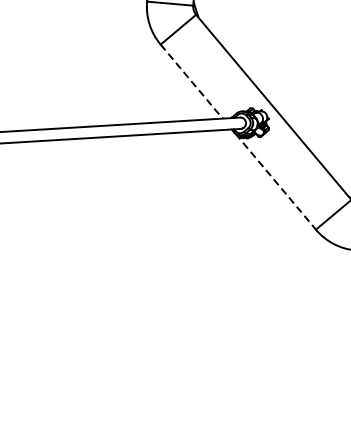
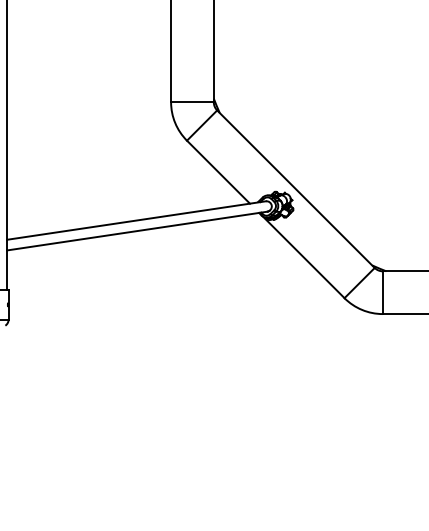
line: (191, 81) -> (218, 172), dashed -> solid
line: (275, 181) -> (303, 257), dashed -> solid

